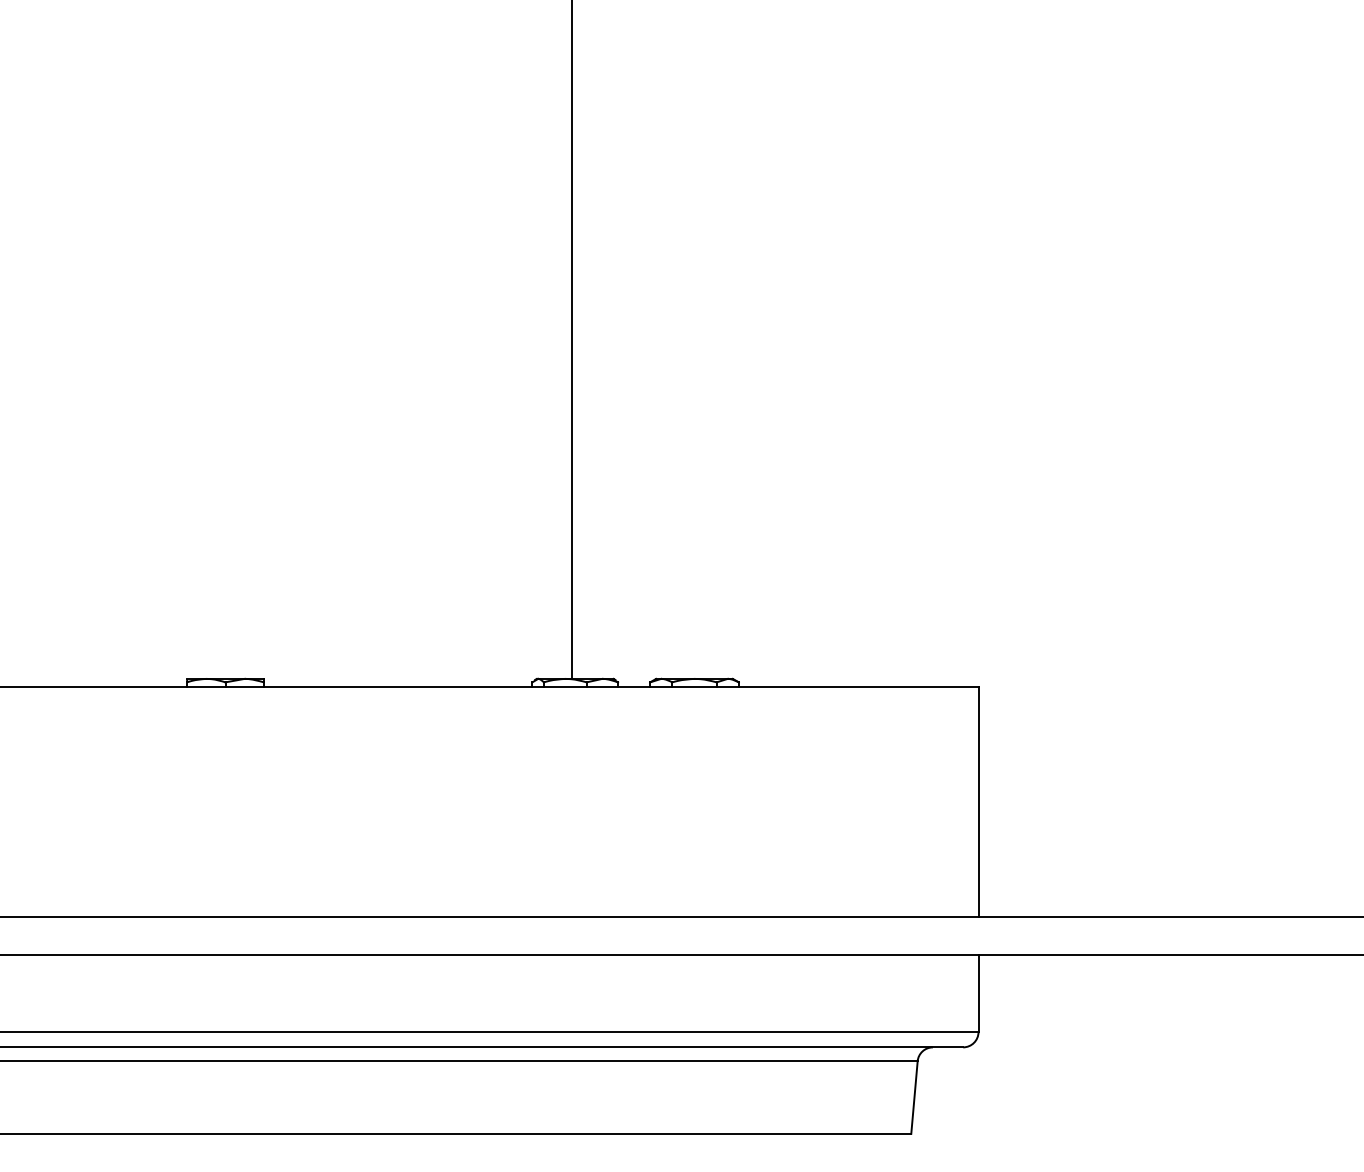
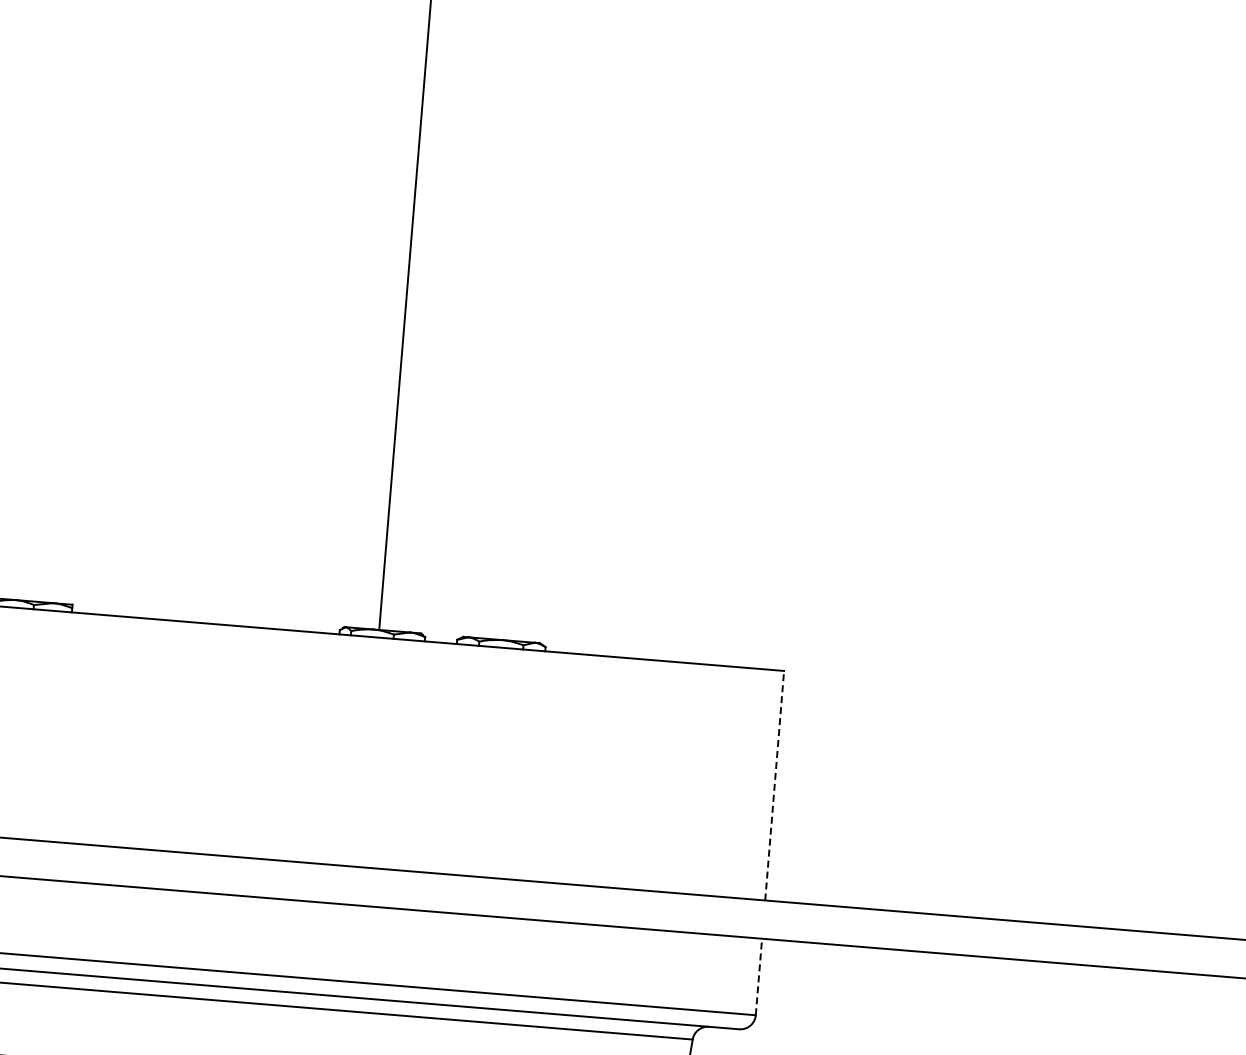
line: (978, 801) -> (774, 785), solid -> dashed
line: (978, 993) -> (758, 976), solid -> dashed

